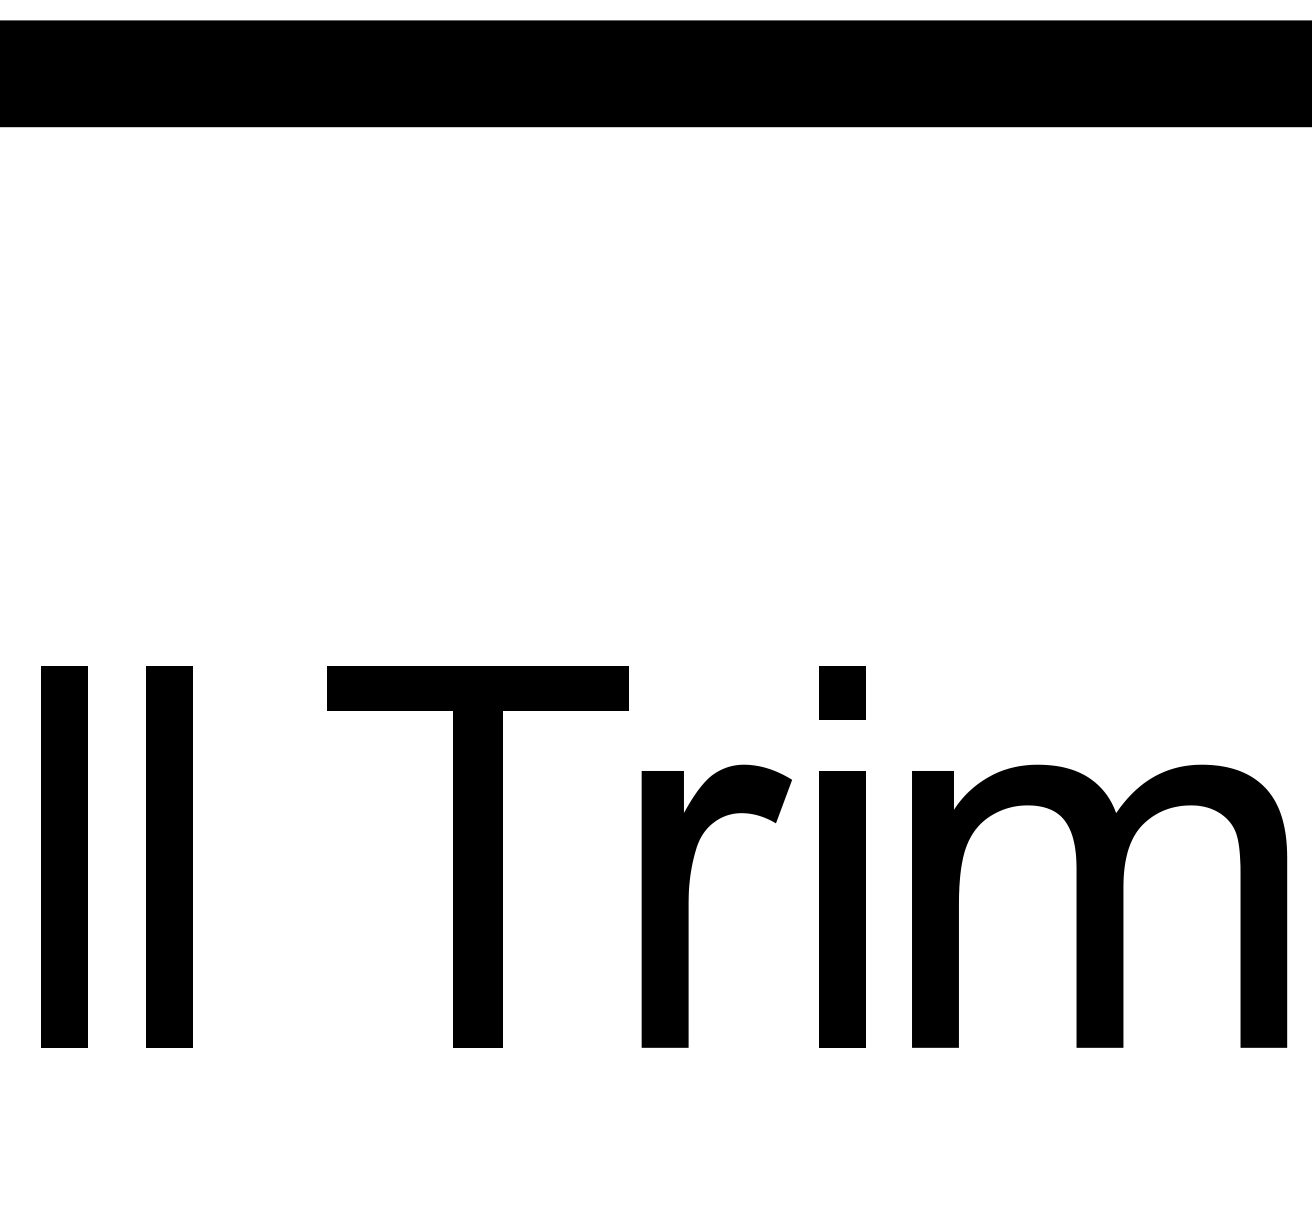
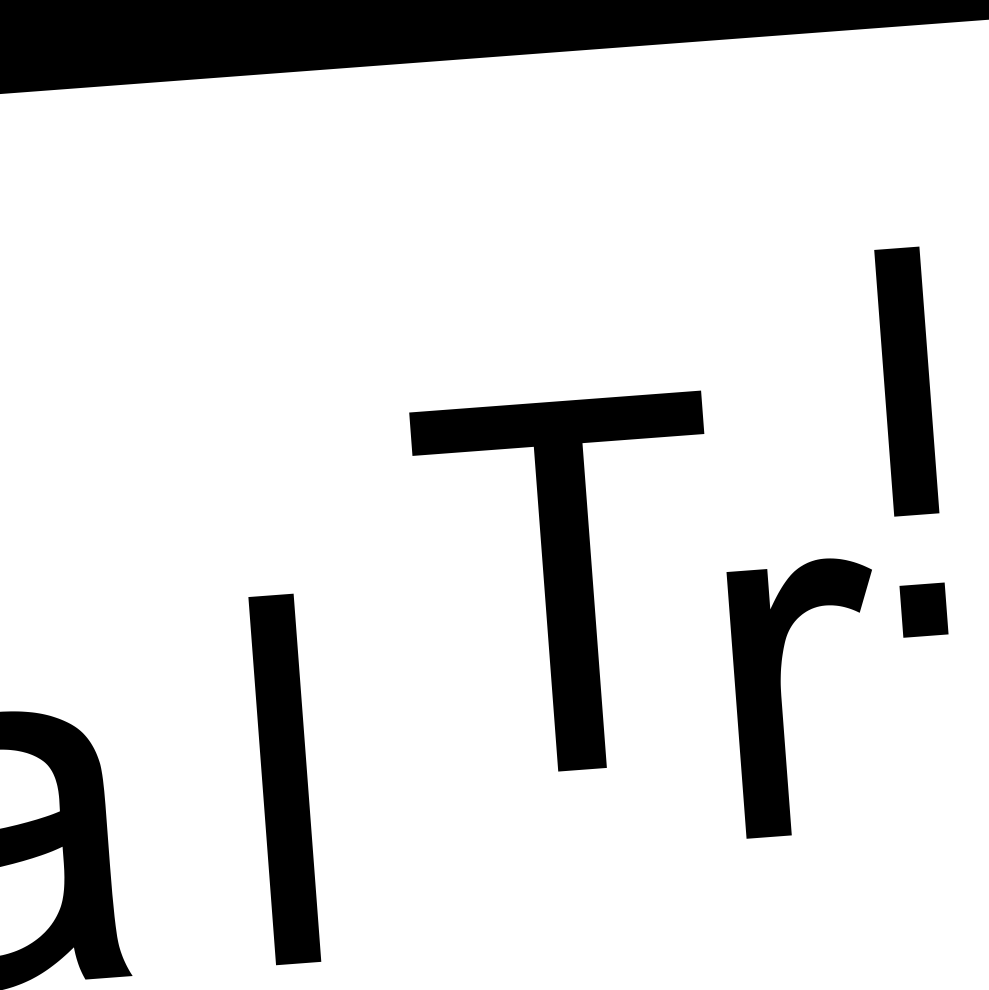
part: (842, 692) -> (923, 610), moved
part: (64, 856) -> (183, 786), removed
part: (477, 856) -> (568, 585), moved
part: (688, 905) -> (781, 698), moved
part: (842, 909) -> (906, 381), moved

